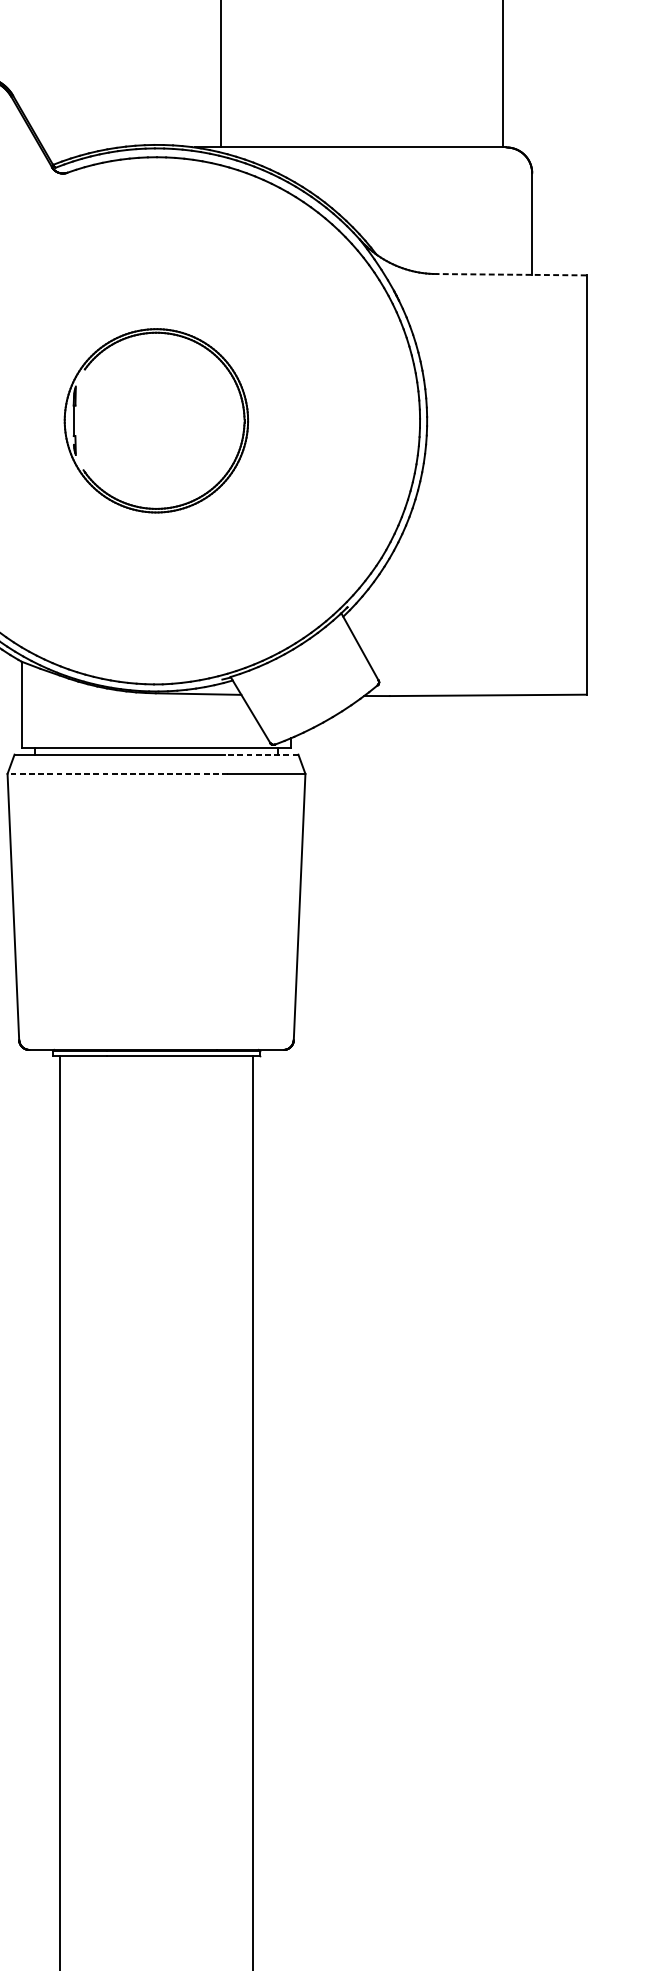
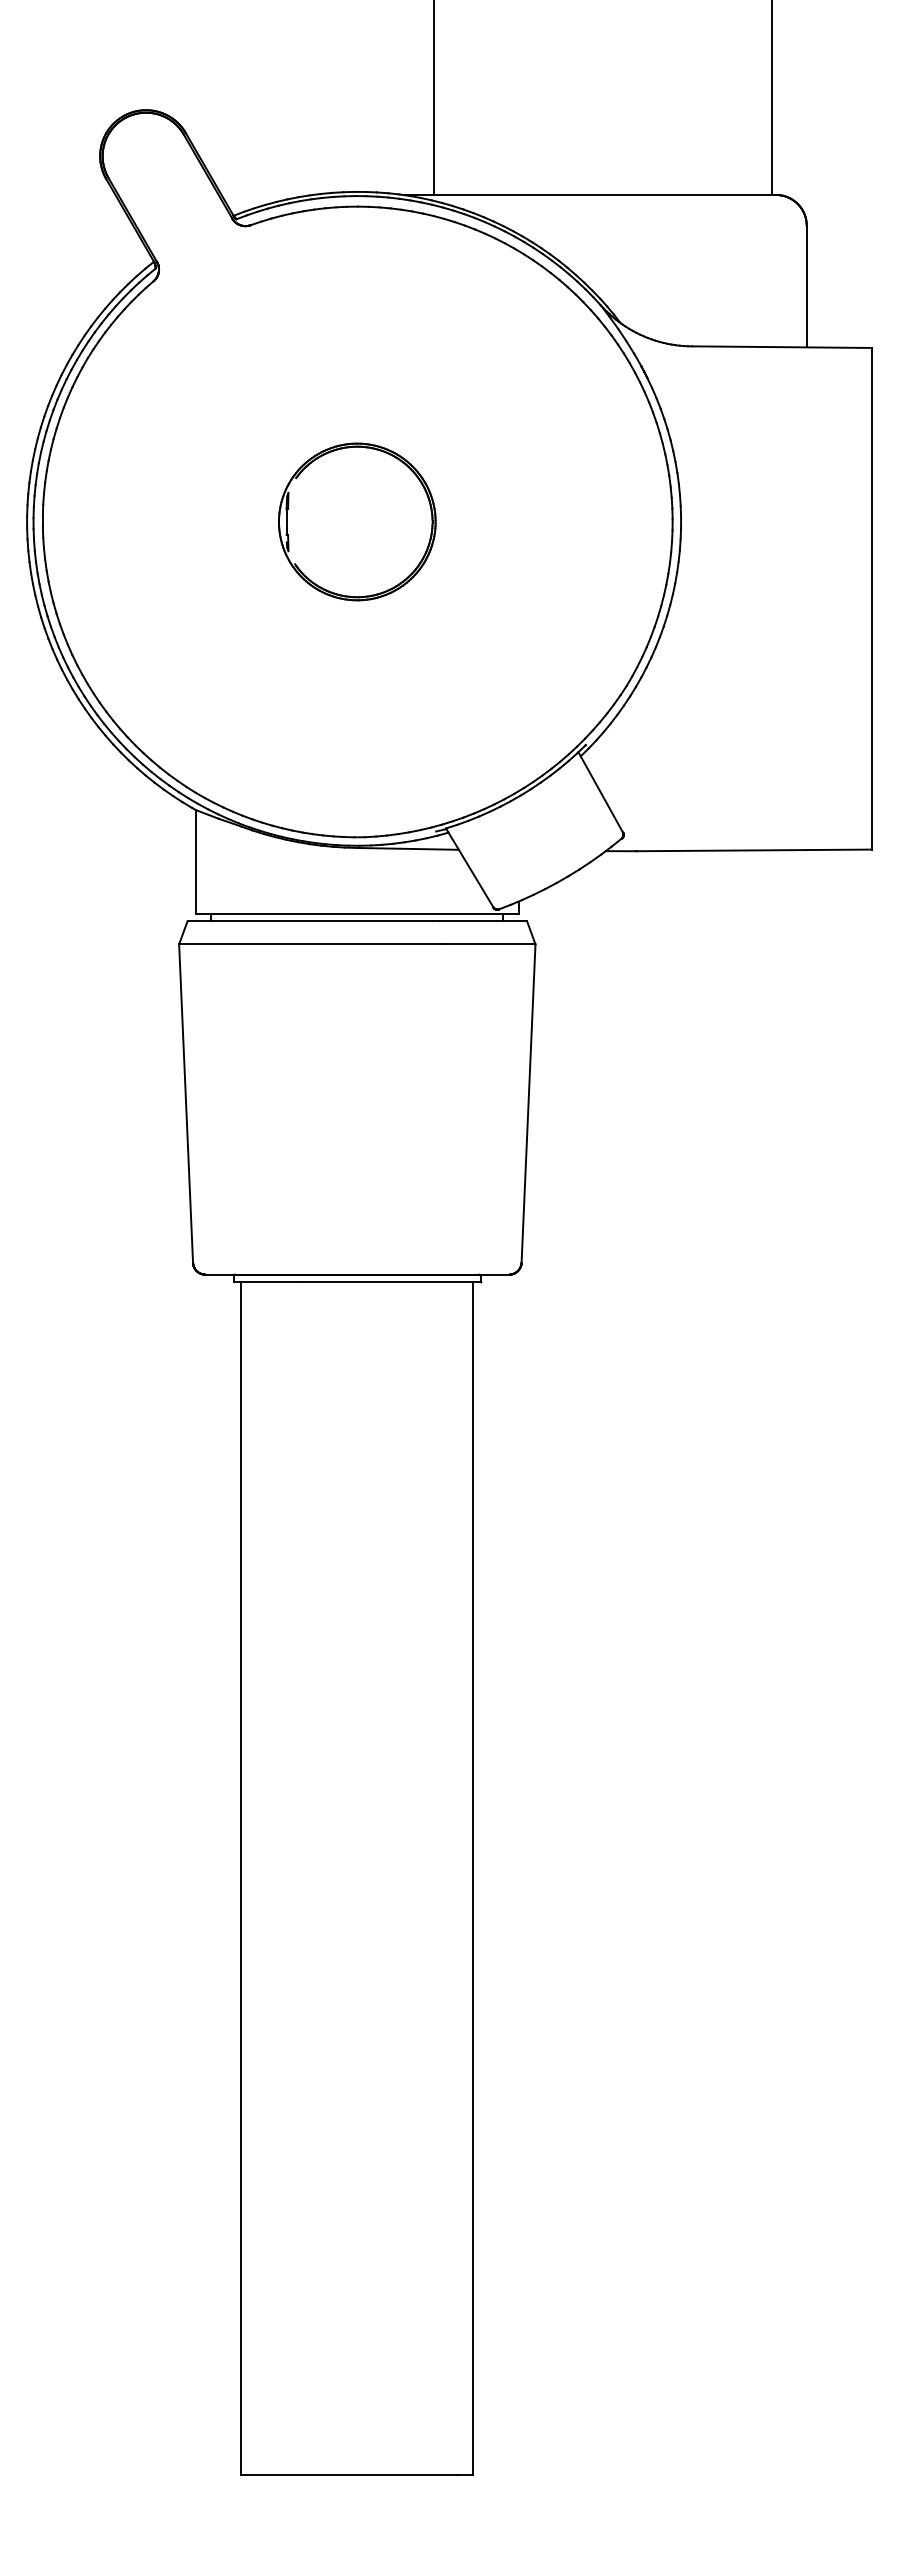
line: (511, 274) -> (782, 347), dashed -> solid
part: (156, 420) -> (357, 521), size x0.71
line: (261, 754) -> (482, 921), dashed -> solid
line: (117, 774) -> (310, 944), dashed -> solid

